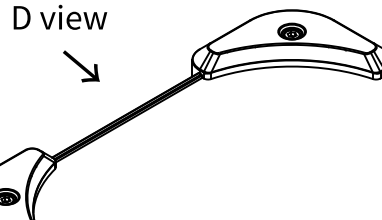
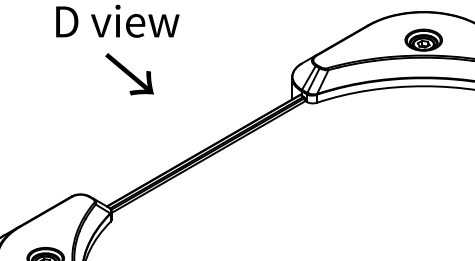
text: (81, 66) -> (129, 74), moved

